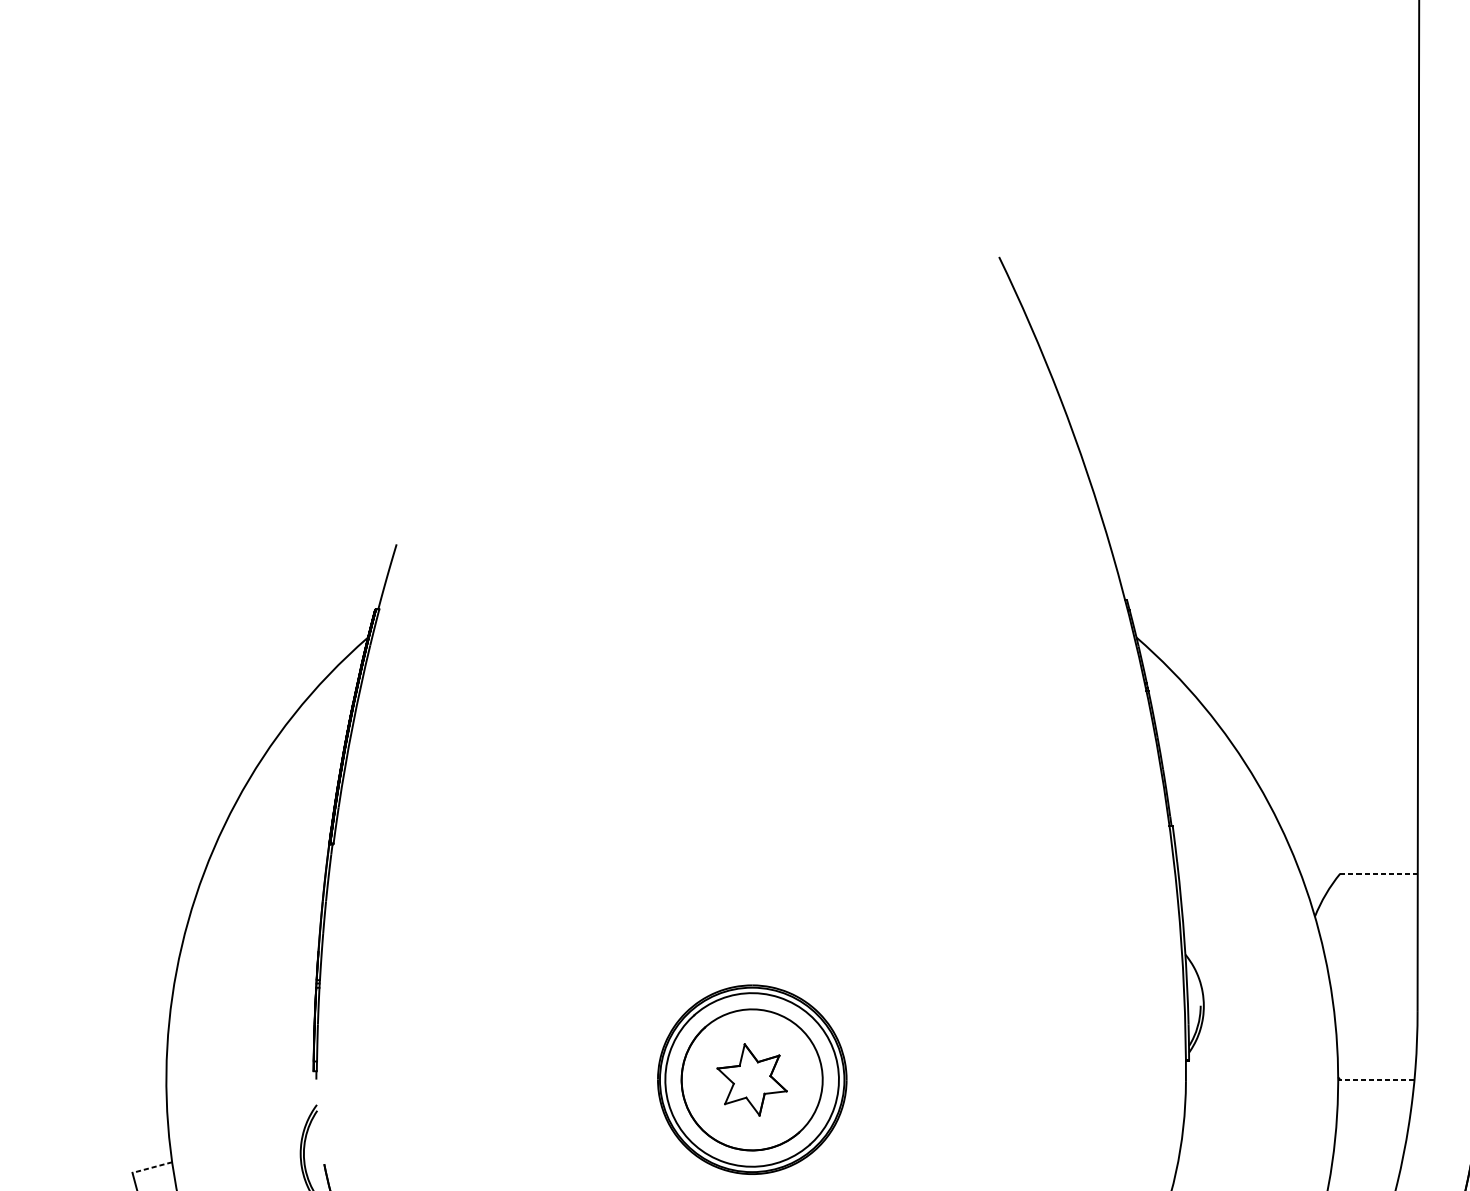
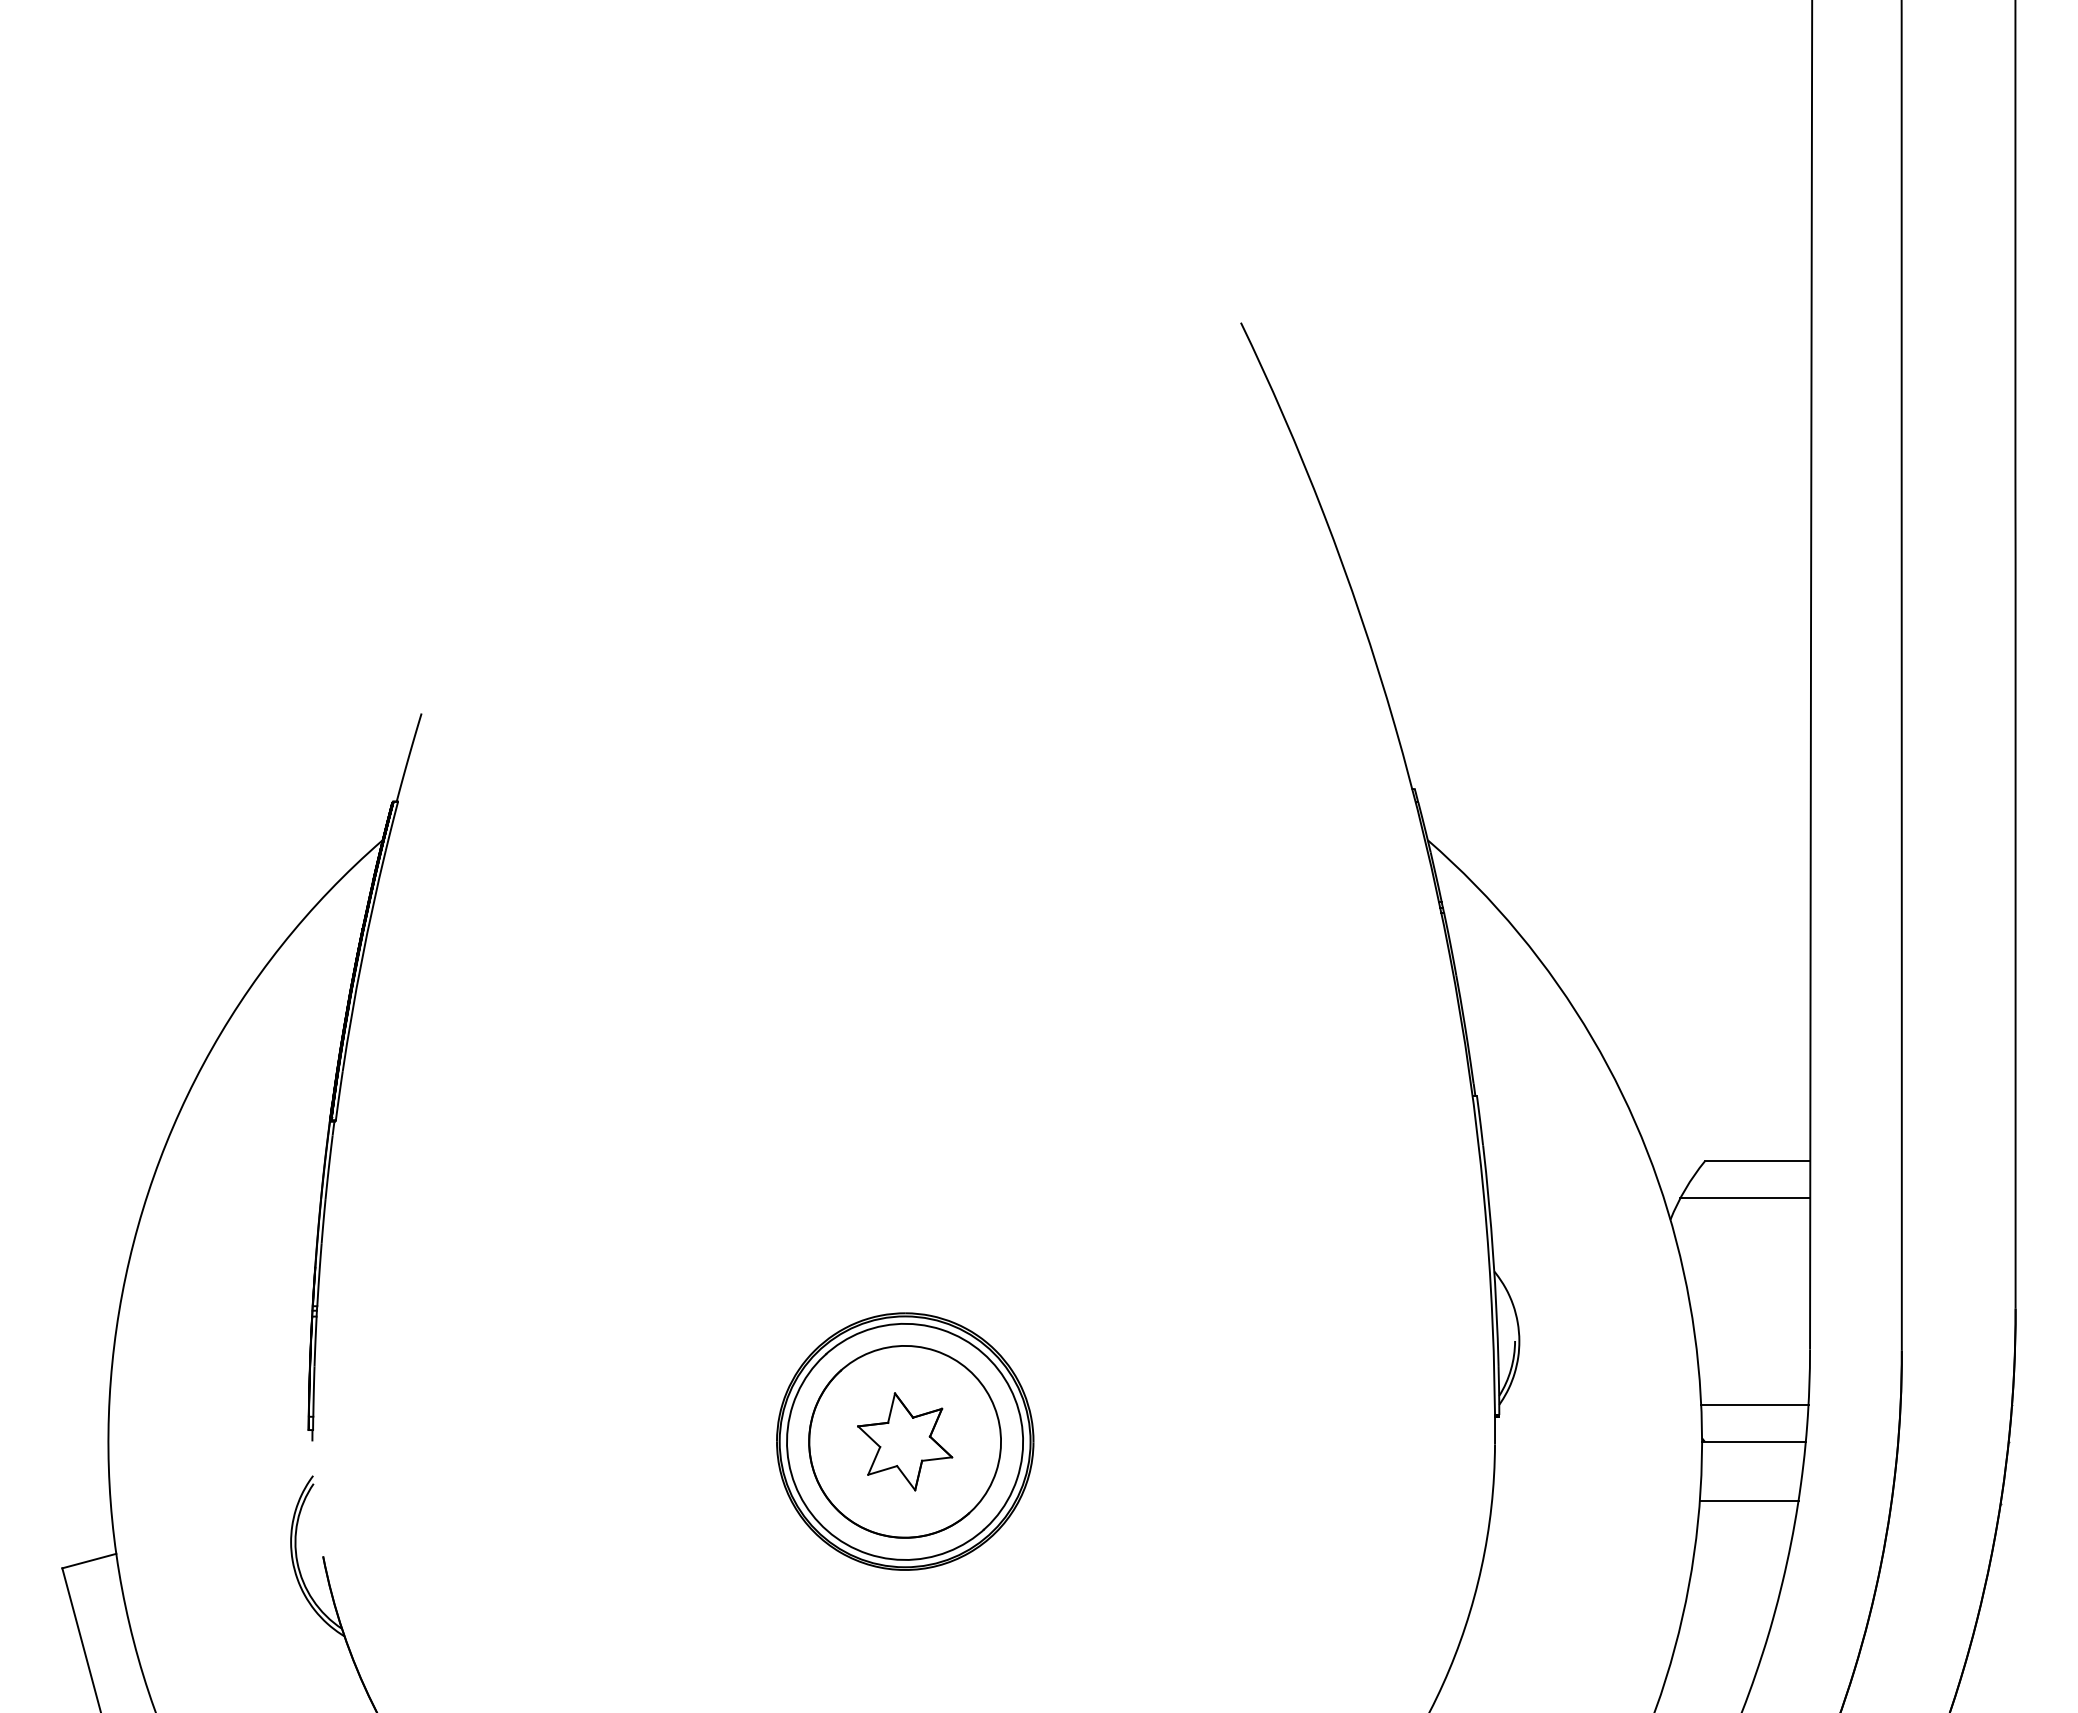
line: (1378, 873) -> (1757, 1161), dashed -> solid
line: (1370, 900) -> (1745, 1198), added
line: (1376, 1052) -> (1754, 1404), added
line: (1376, 1079) -> (1753, 1441), dashed -> solid
line: (1372, 1123) -> (1748, 1500), added
line: (152, 1167) -> (89, 1561), dashed -> solid

